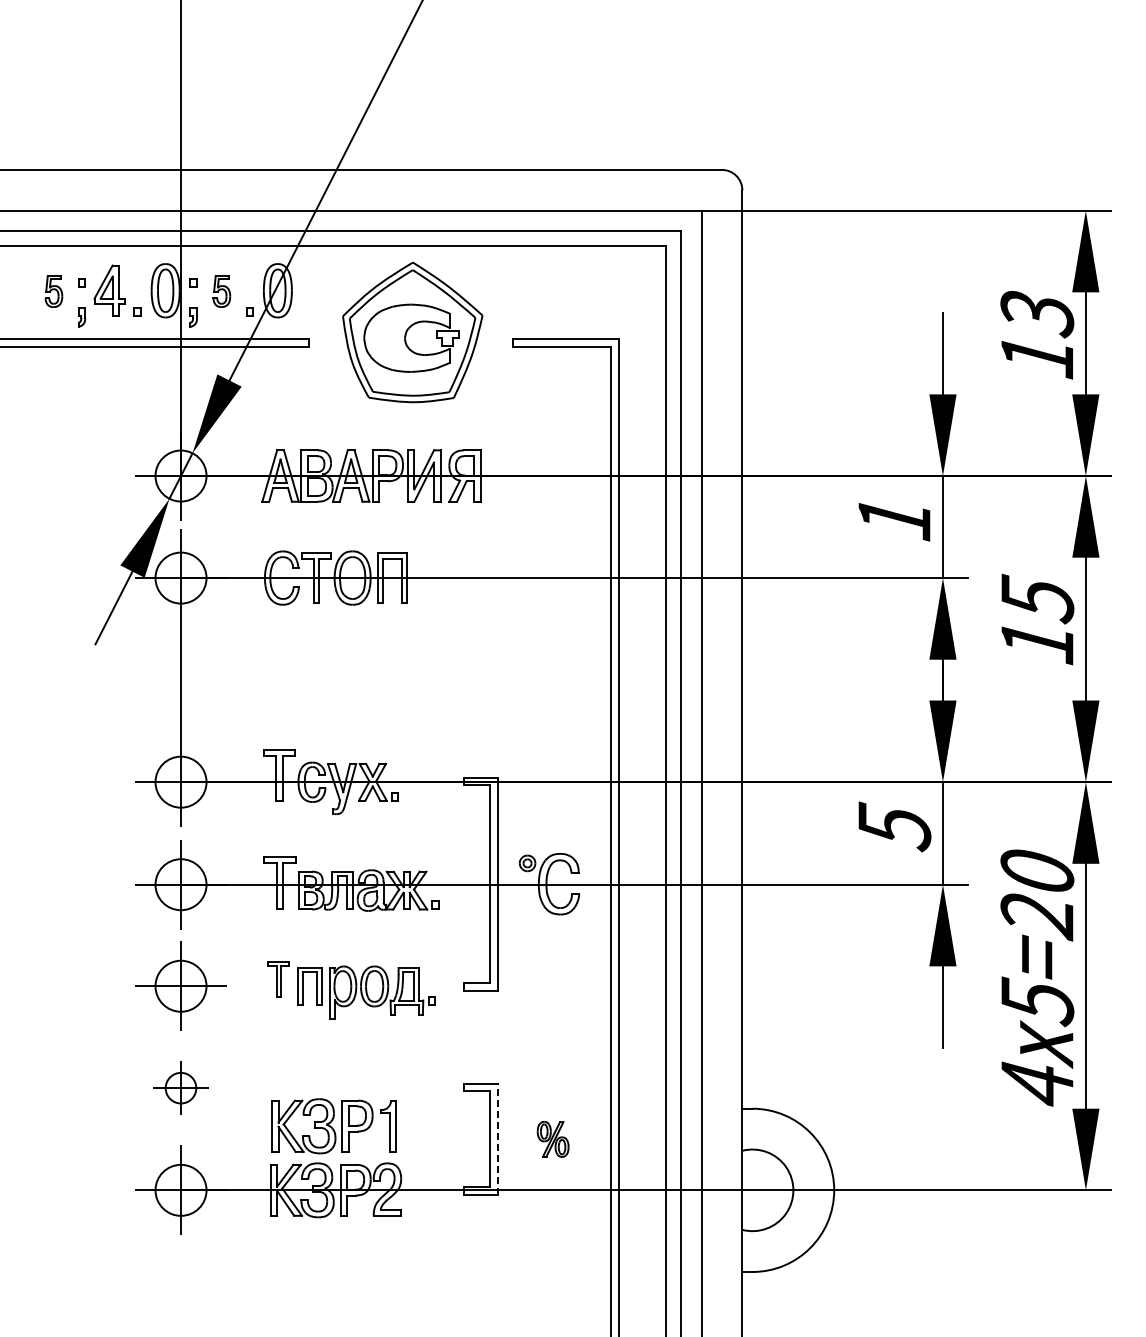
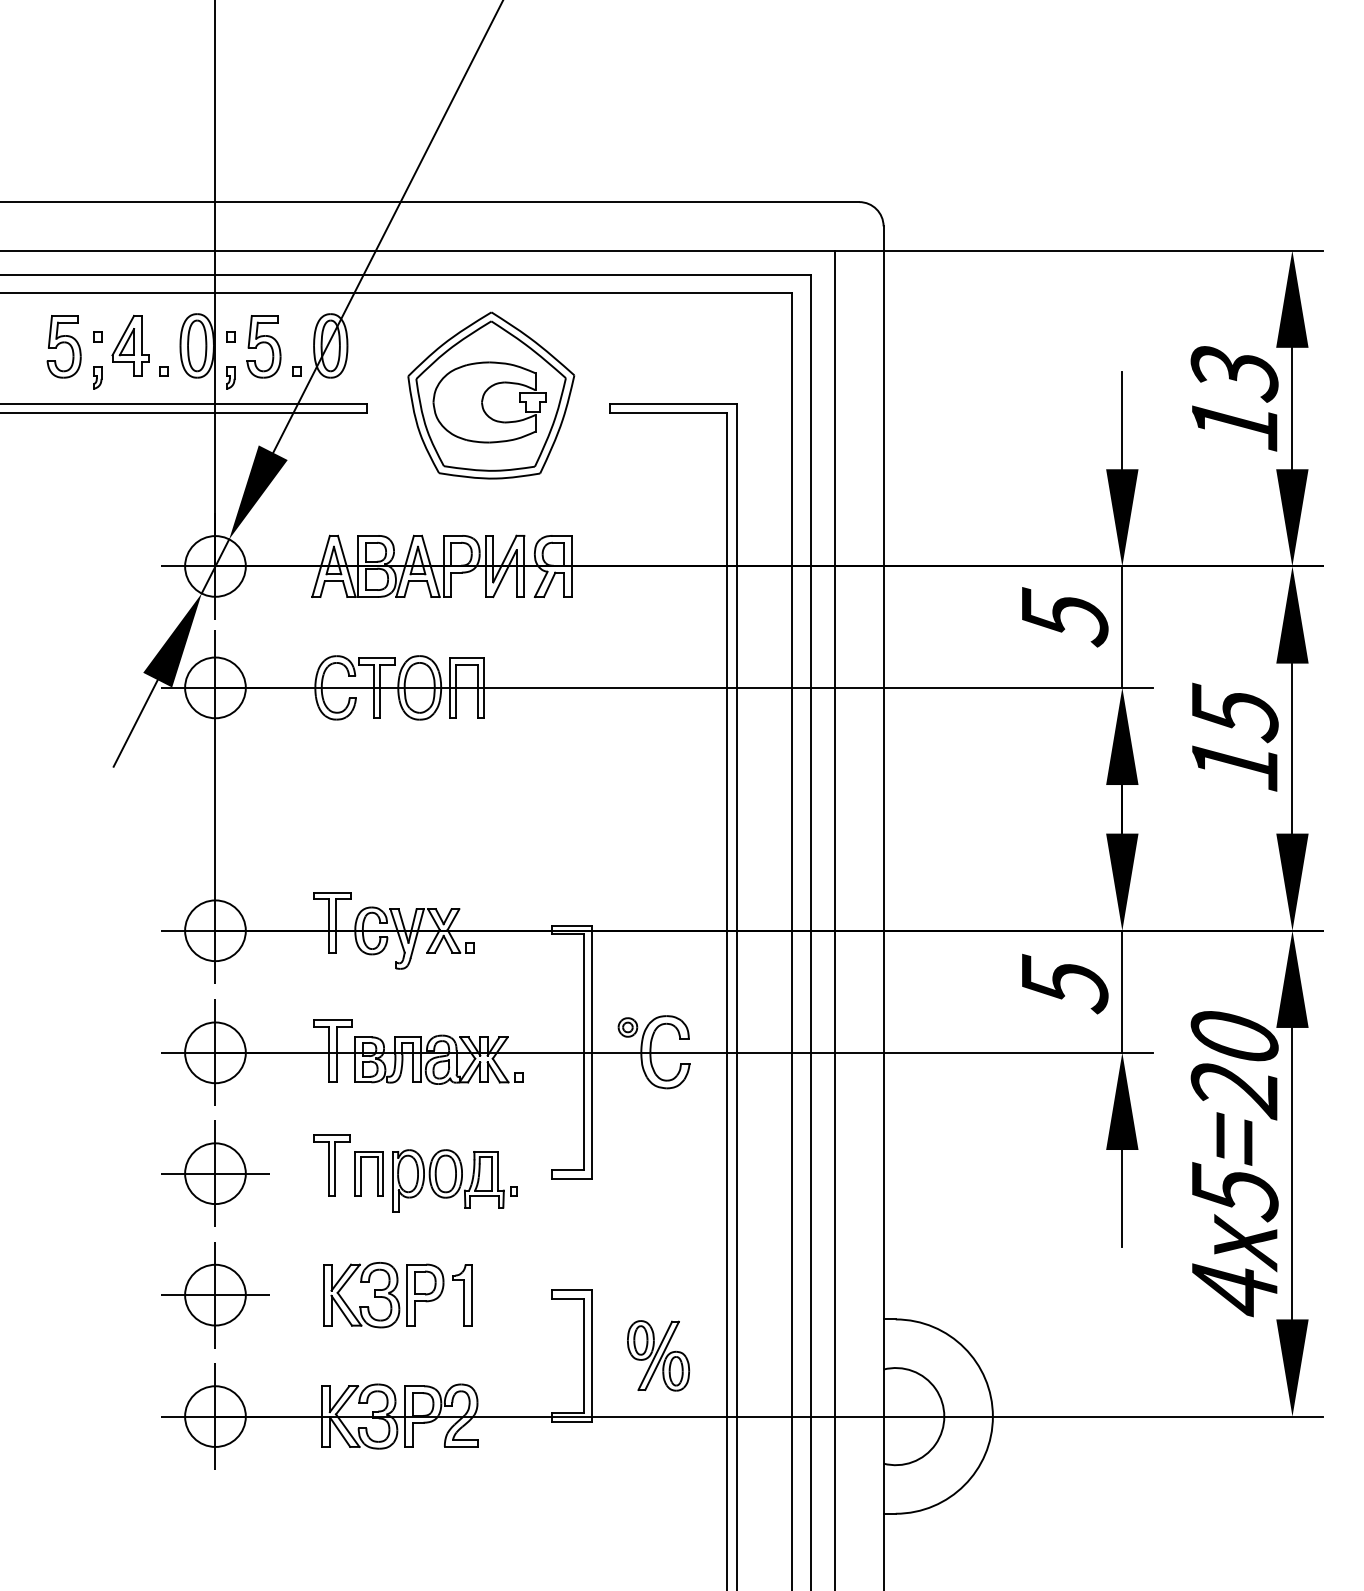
part: (53, 291) -> (63, 346), size x1.67
part: (221, 291) -> (263, 346), size x1.67
text: (894, 518) -> (1064, 616), 1 -> 5
part: (278, 979) -> (331, 1165), size x1.43
part: (180, 1087) -> (214, 1294), size x1.67
part: (333, 1126) -> (396, 1295), moved
line: (497, 1138) -> (592, 1354), dashed -> solid
part: (552, 1139) -> (657, 1356), size x1.67

